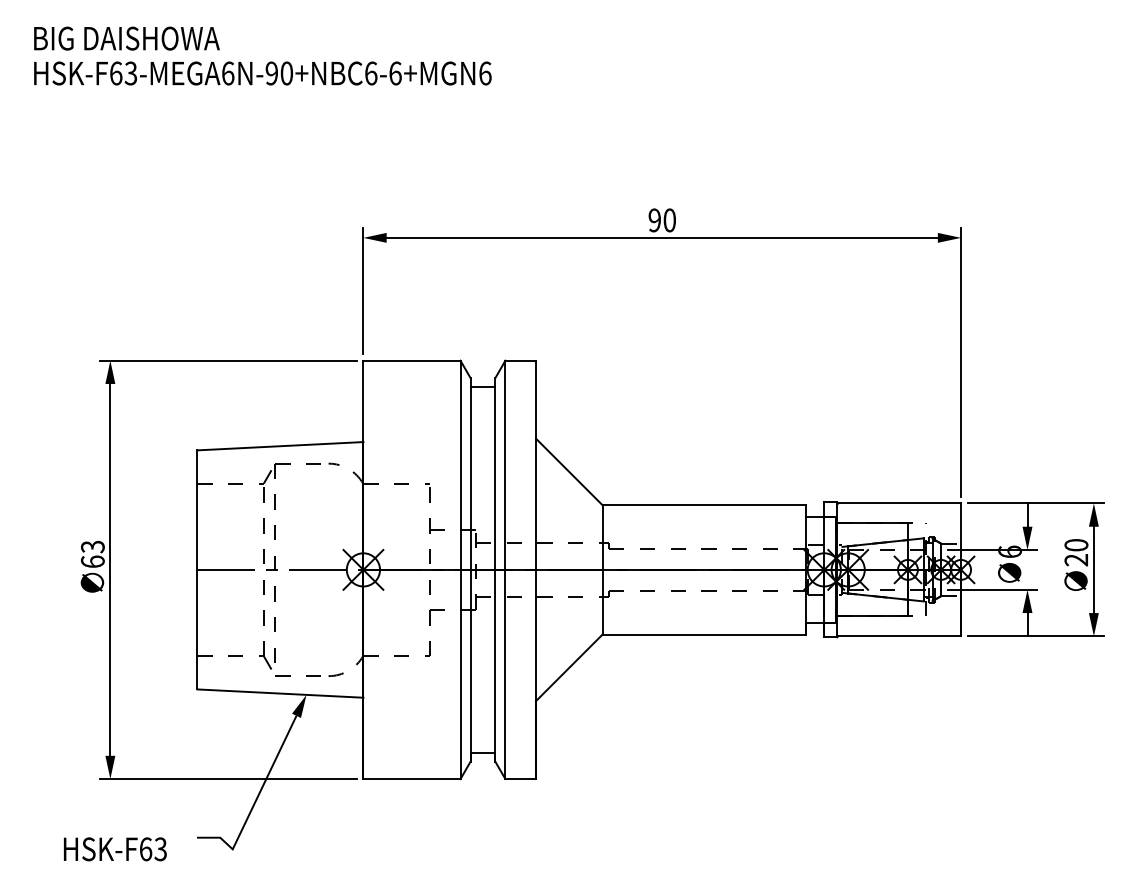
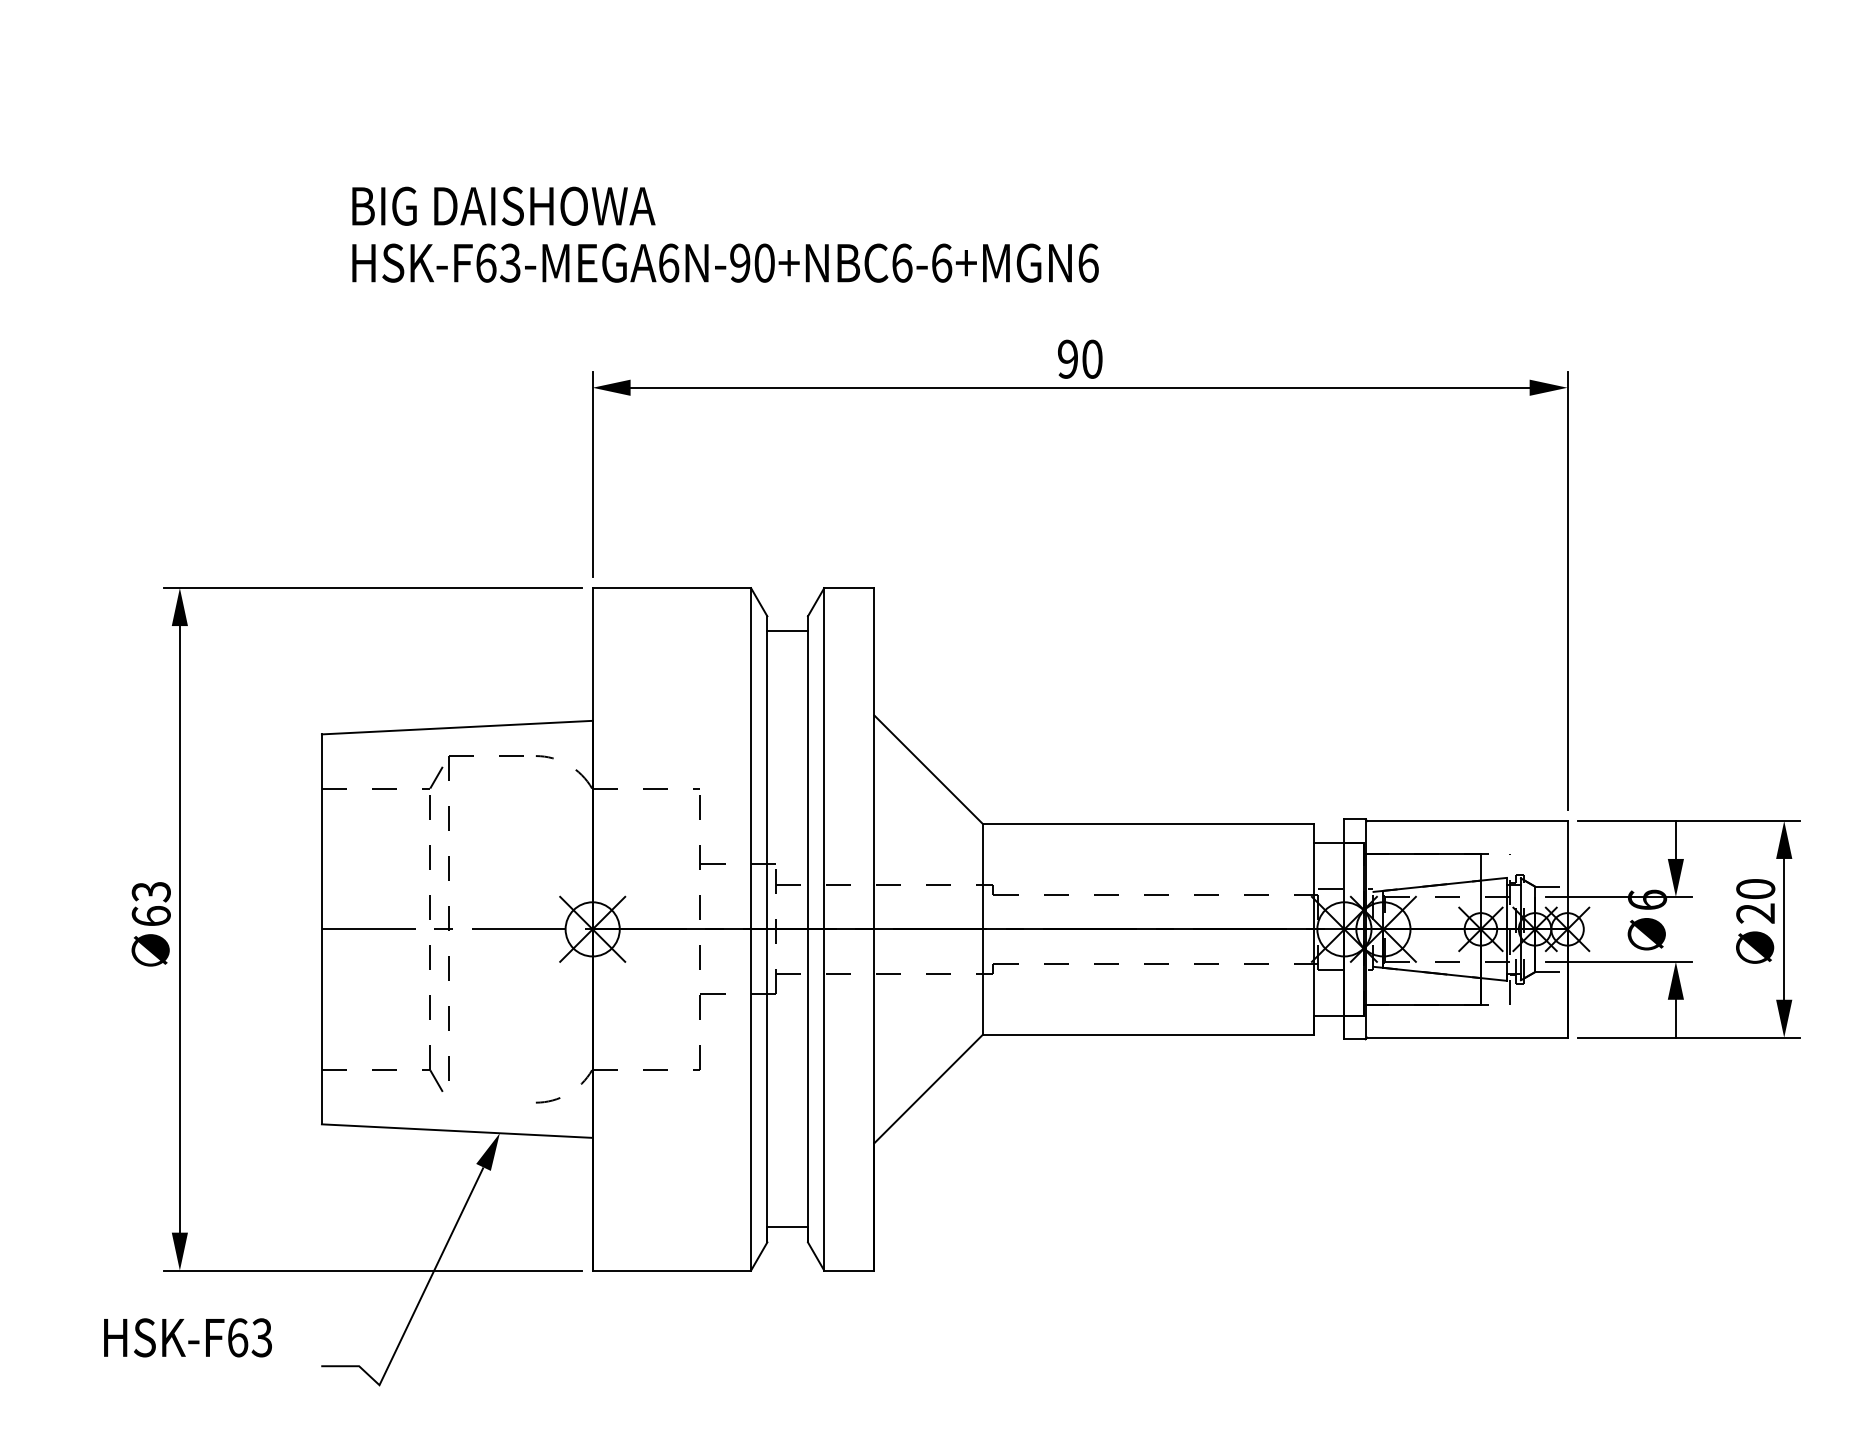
text: (262, 55) -> (724, 233), moved
line: (290, 675) -> (473, 1101), removed
text: (115, 849) -> (188, 1338), moved

